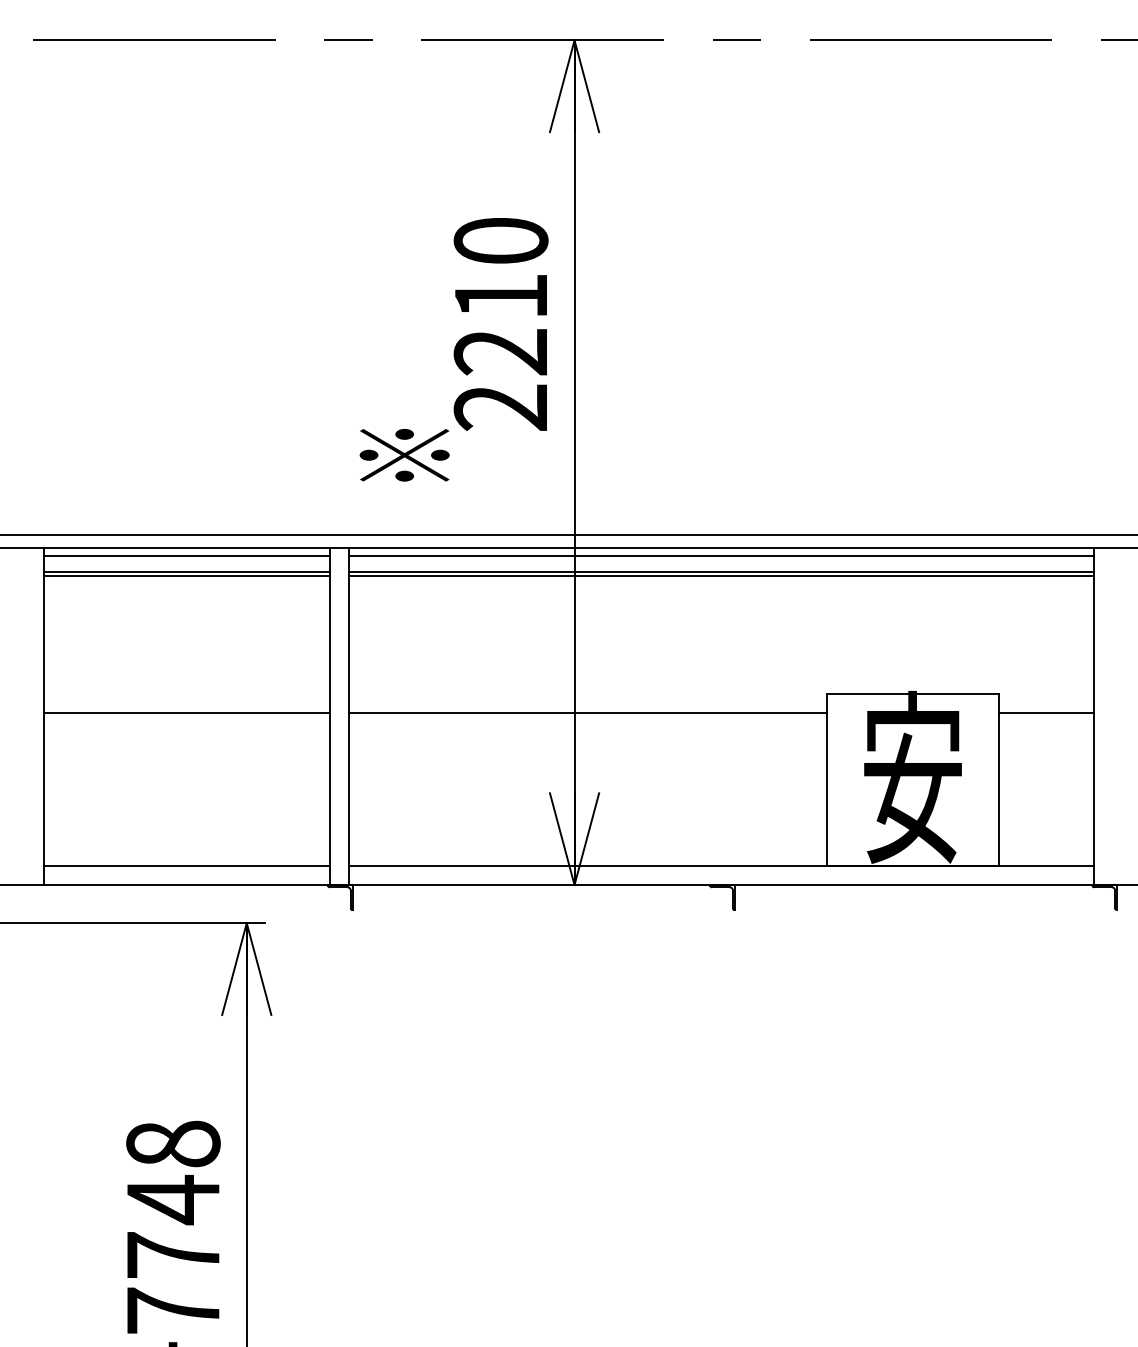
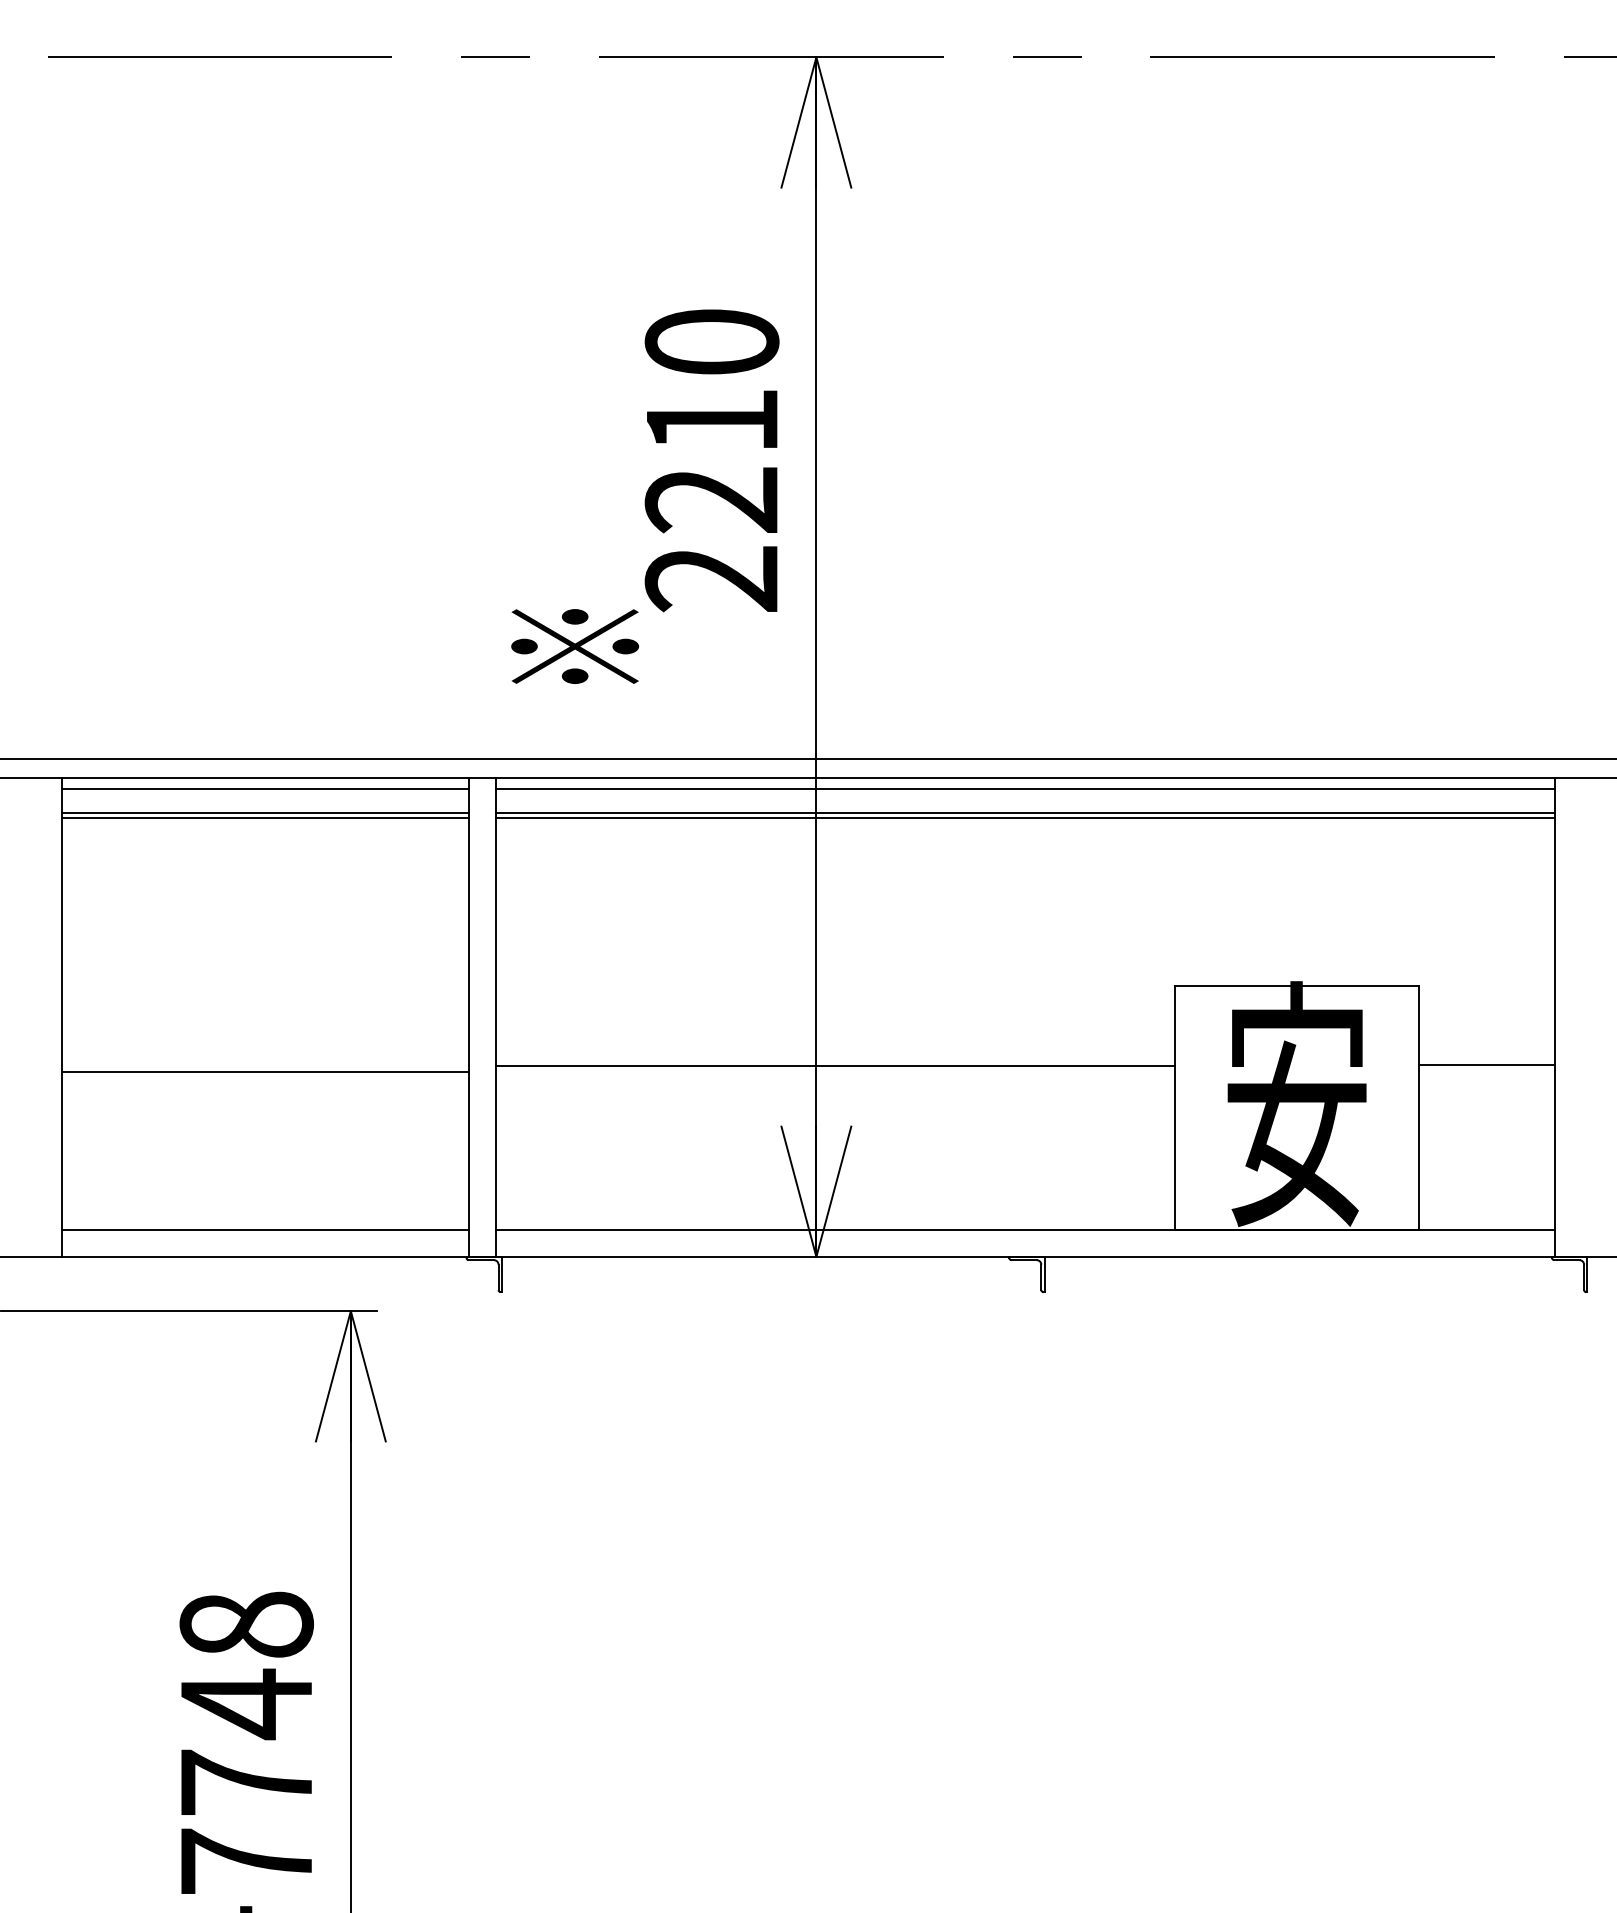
line: (186, 712) -> (265, 1071), moved
line: (588, 712) -> (835, 1065), moved
line: (1046, 712) -> (1486, 1064), moved

